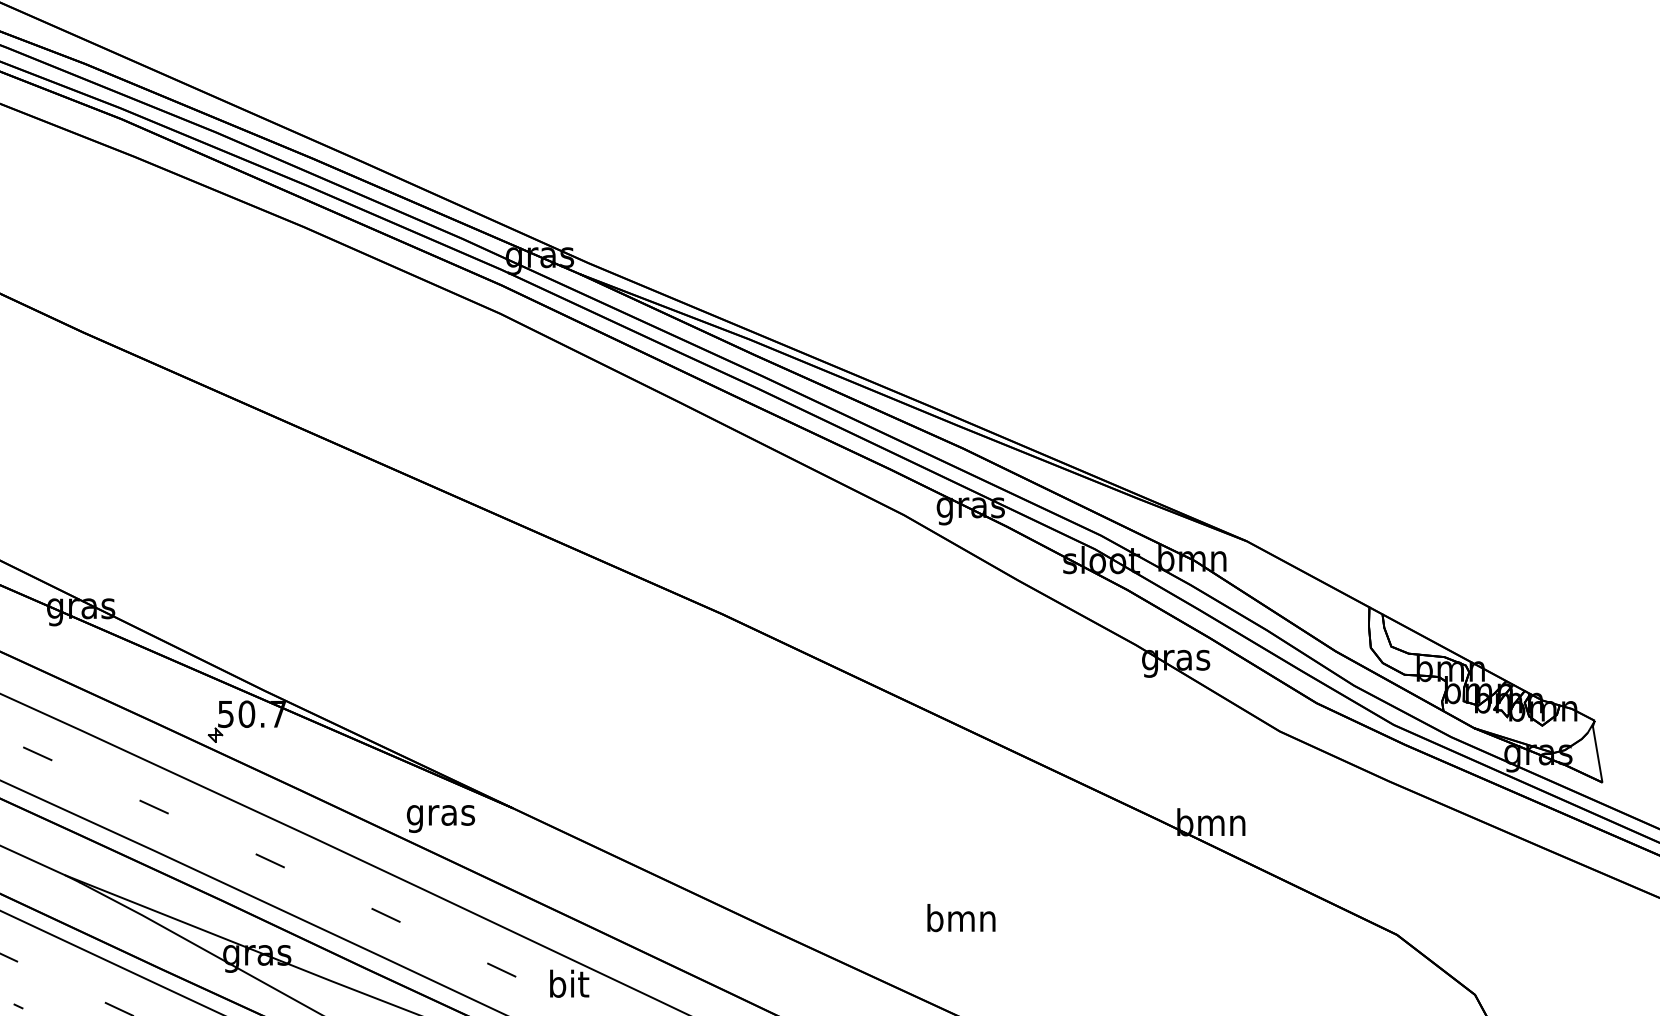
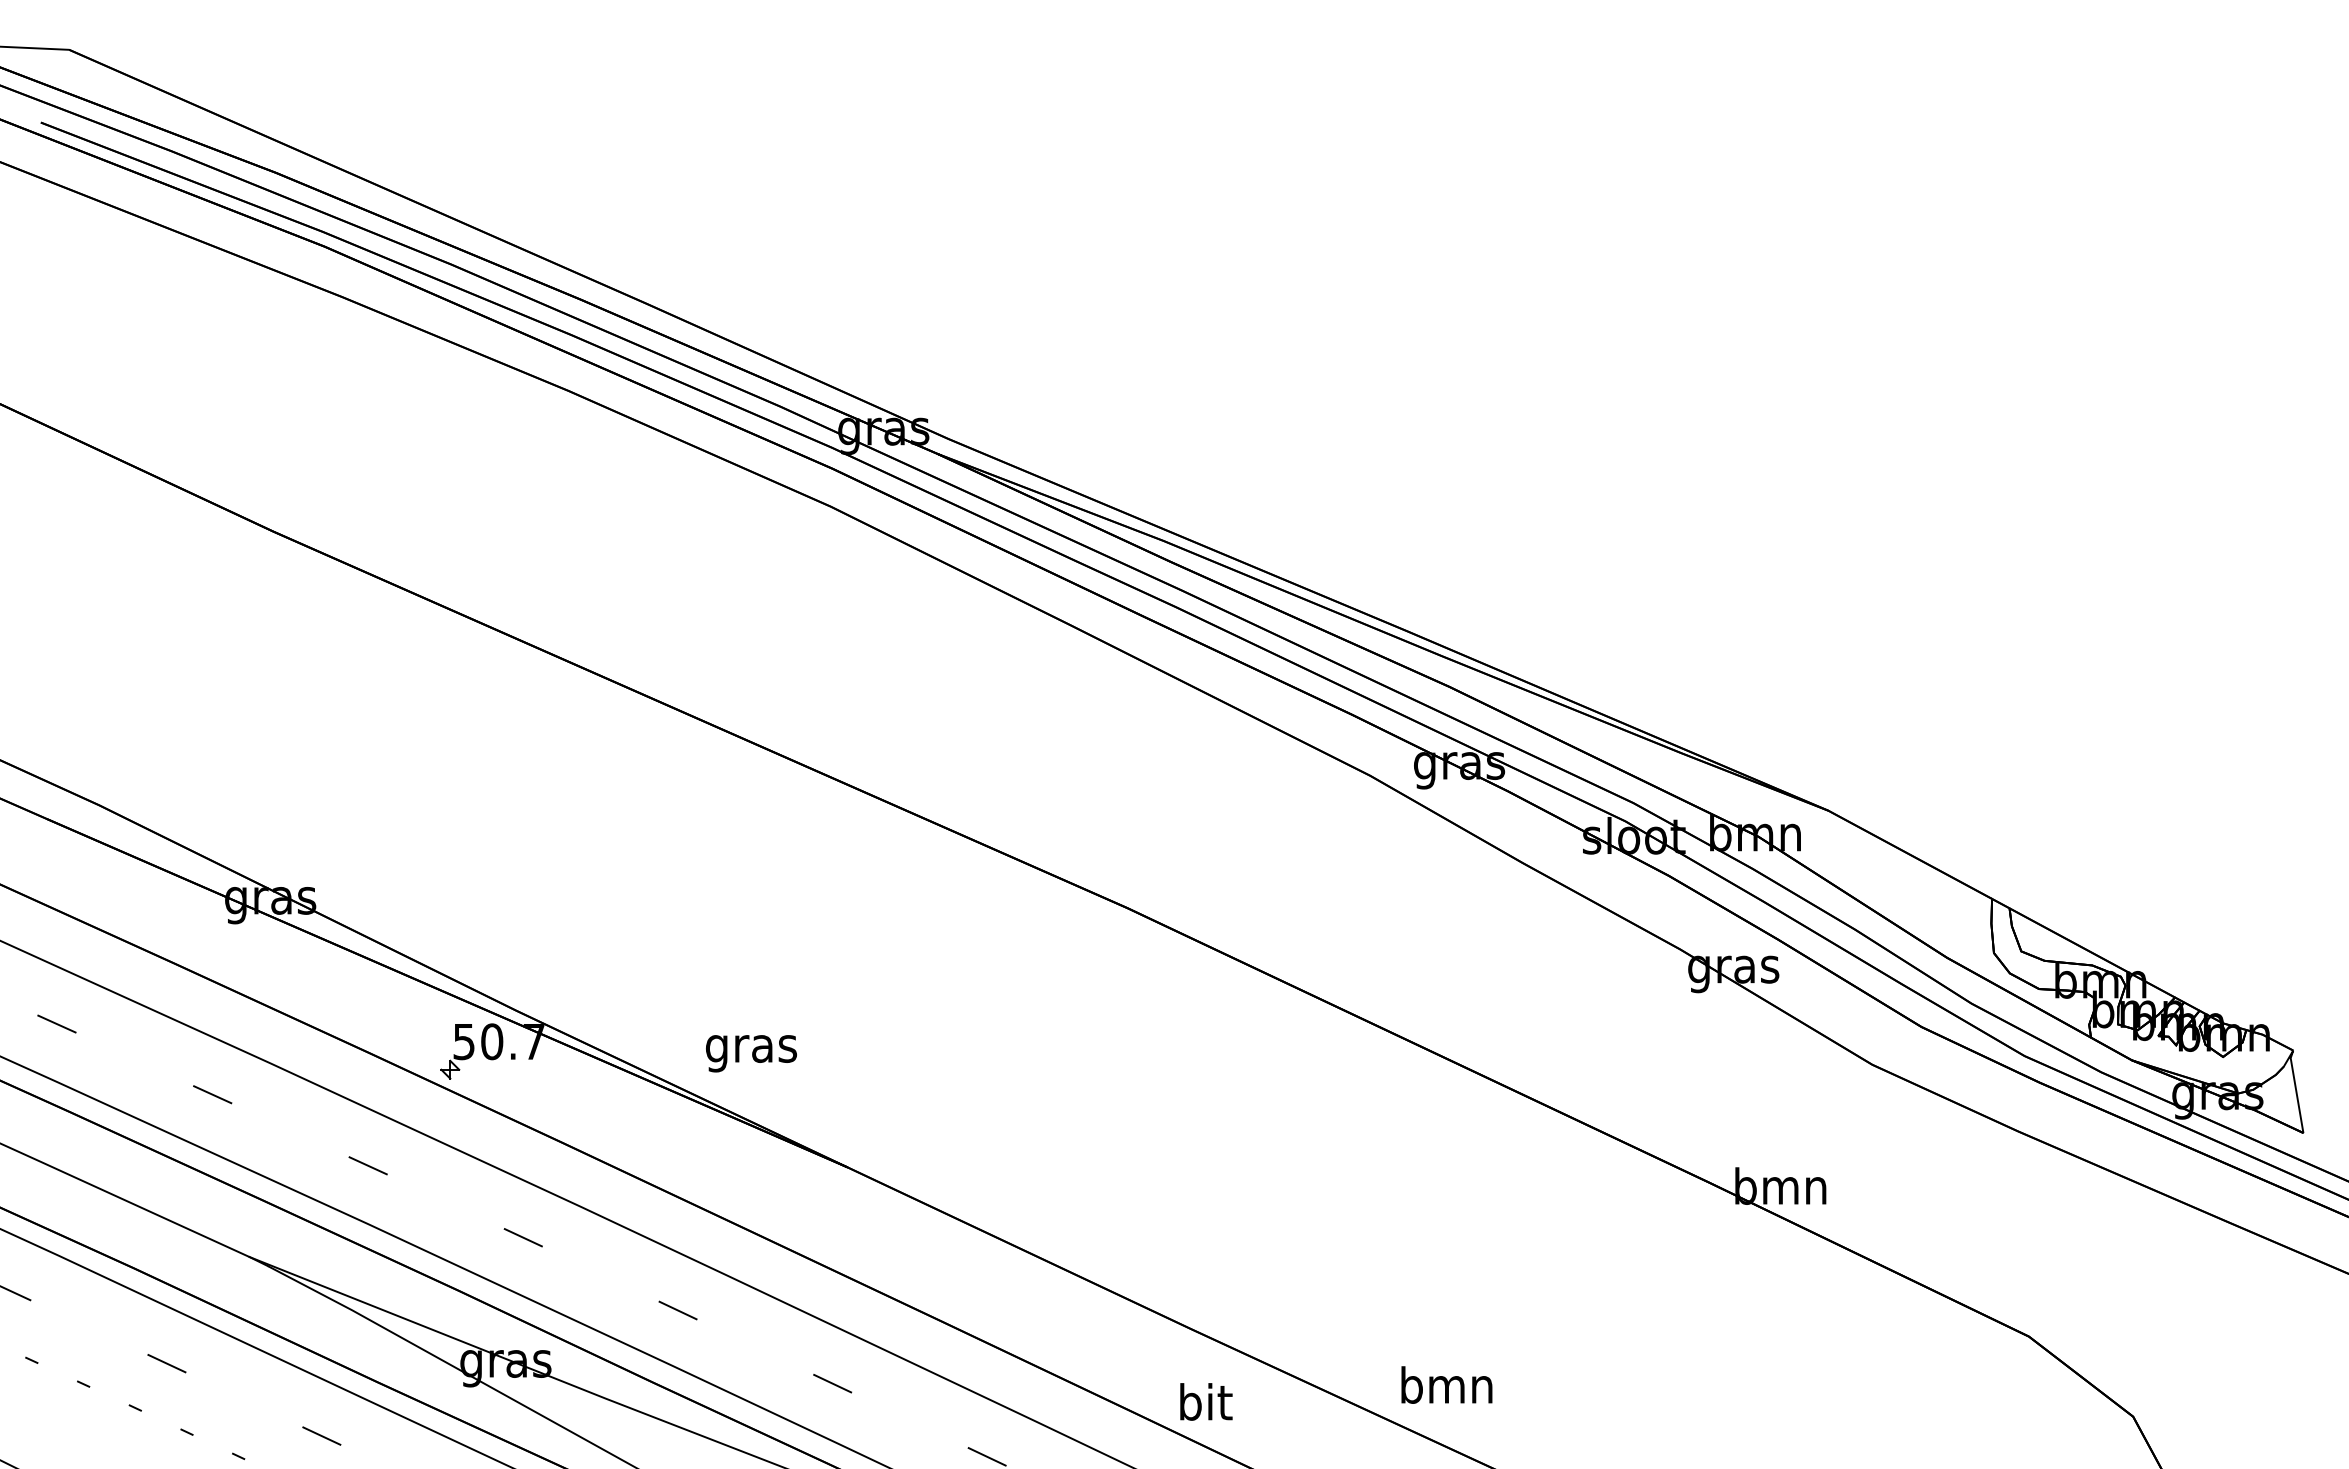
text: (440, 818) -> (751, 1053), moved
text: (961, 917) -> (1446, 1384), moved
text: (569, 983) -> (1206, 1401), moved

